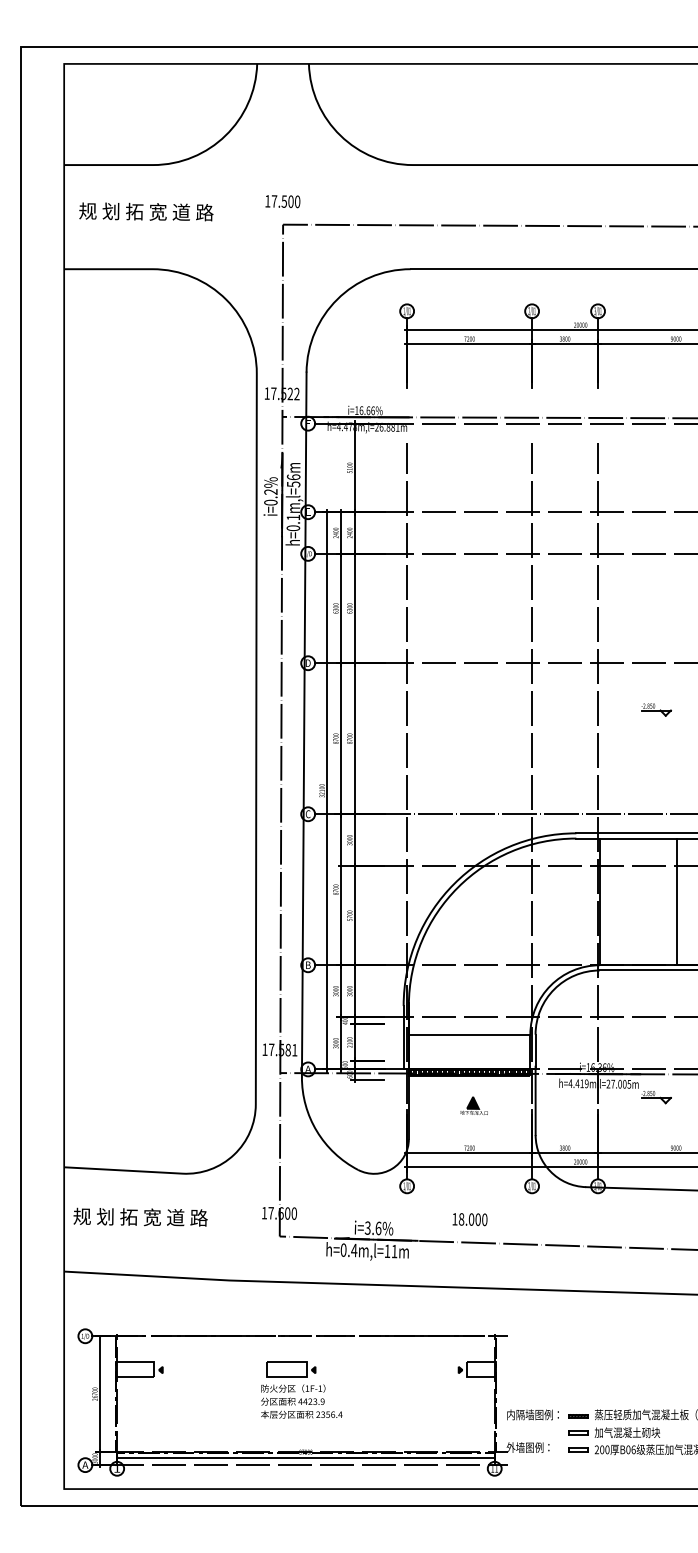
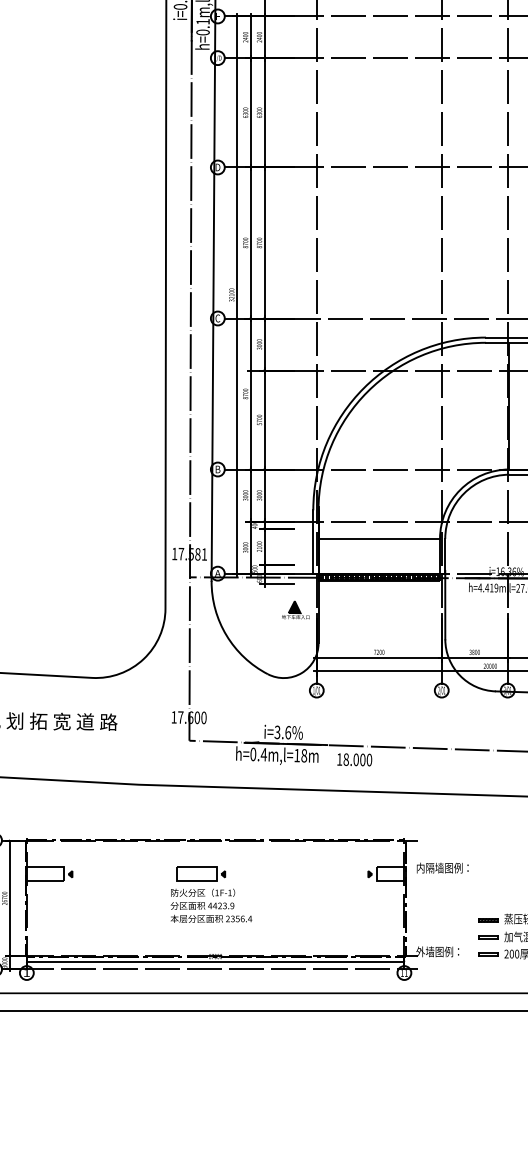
part: (473, 1105) -> (295, 609), moved
text: (469, 1219) -> (354, 759), moved
text: (394, 1251) -> (304, 755), h=0.4m,l=11m -> h=0.4m,l=18m
text: (532, 1414) -> (442, 867), moved

